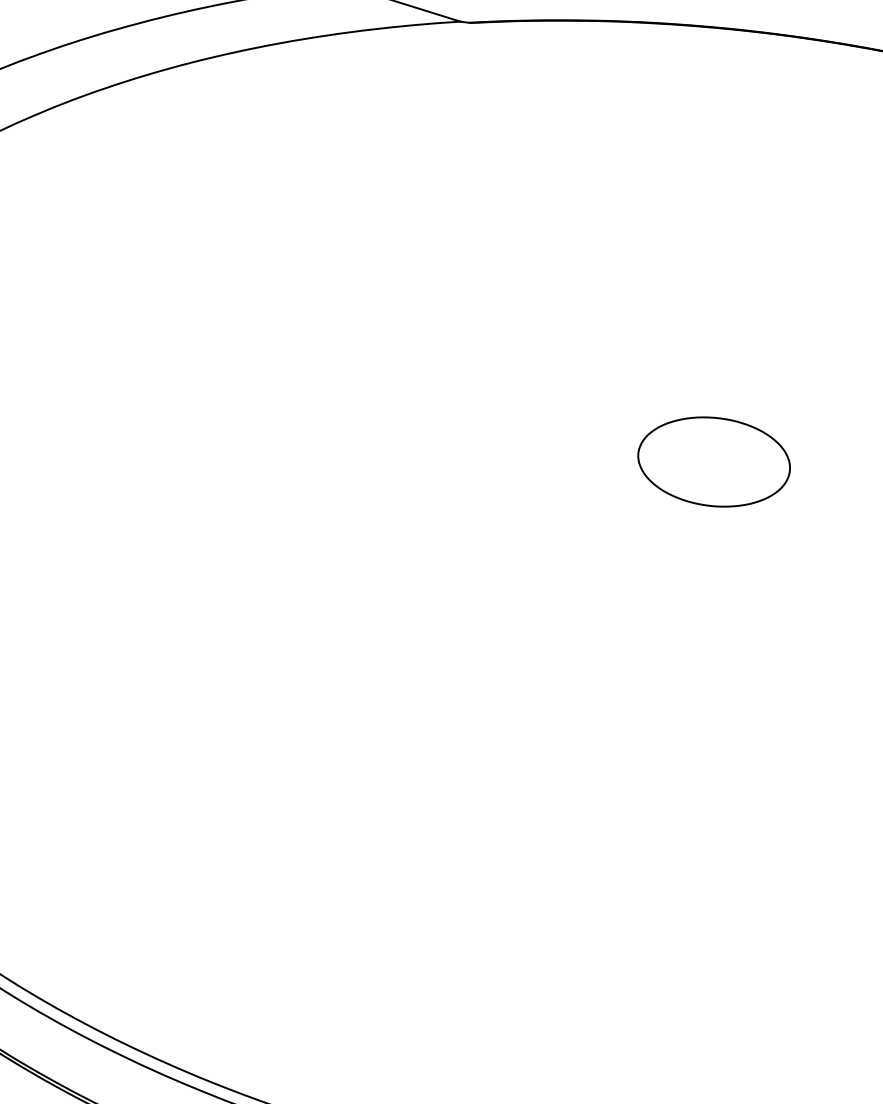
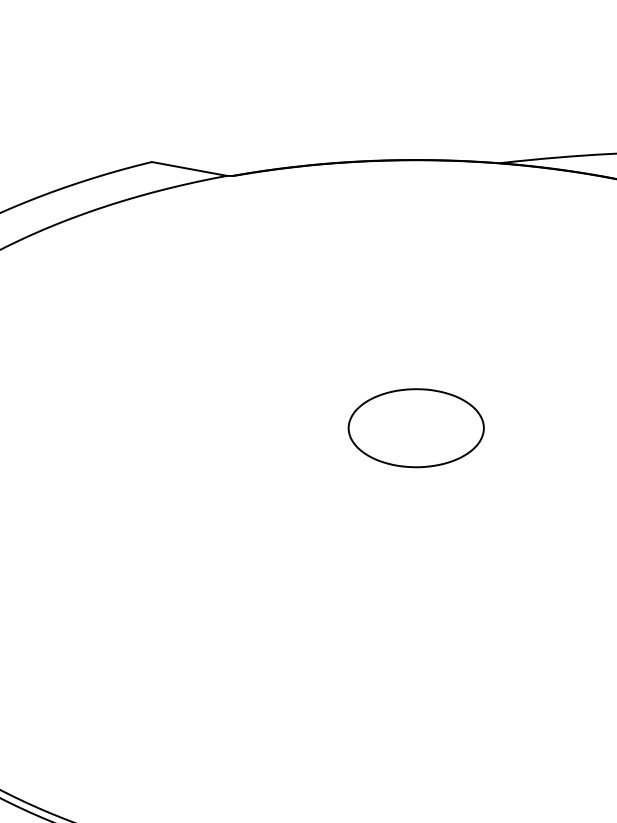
part: (713, 462) -> (415, 428), size x1.43

